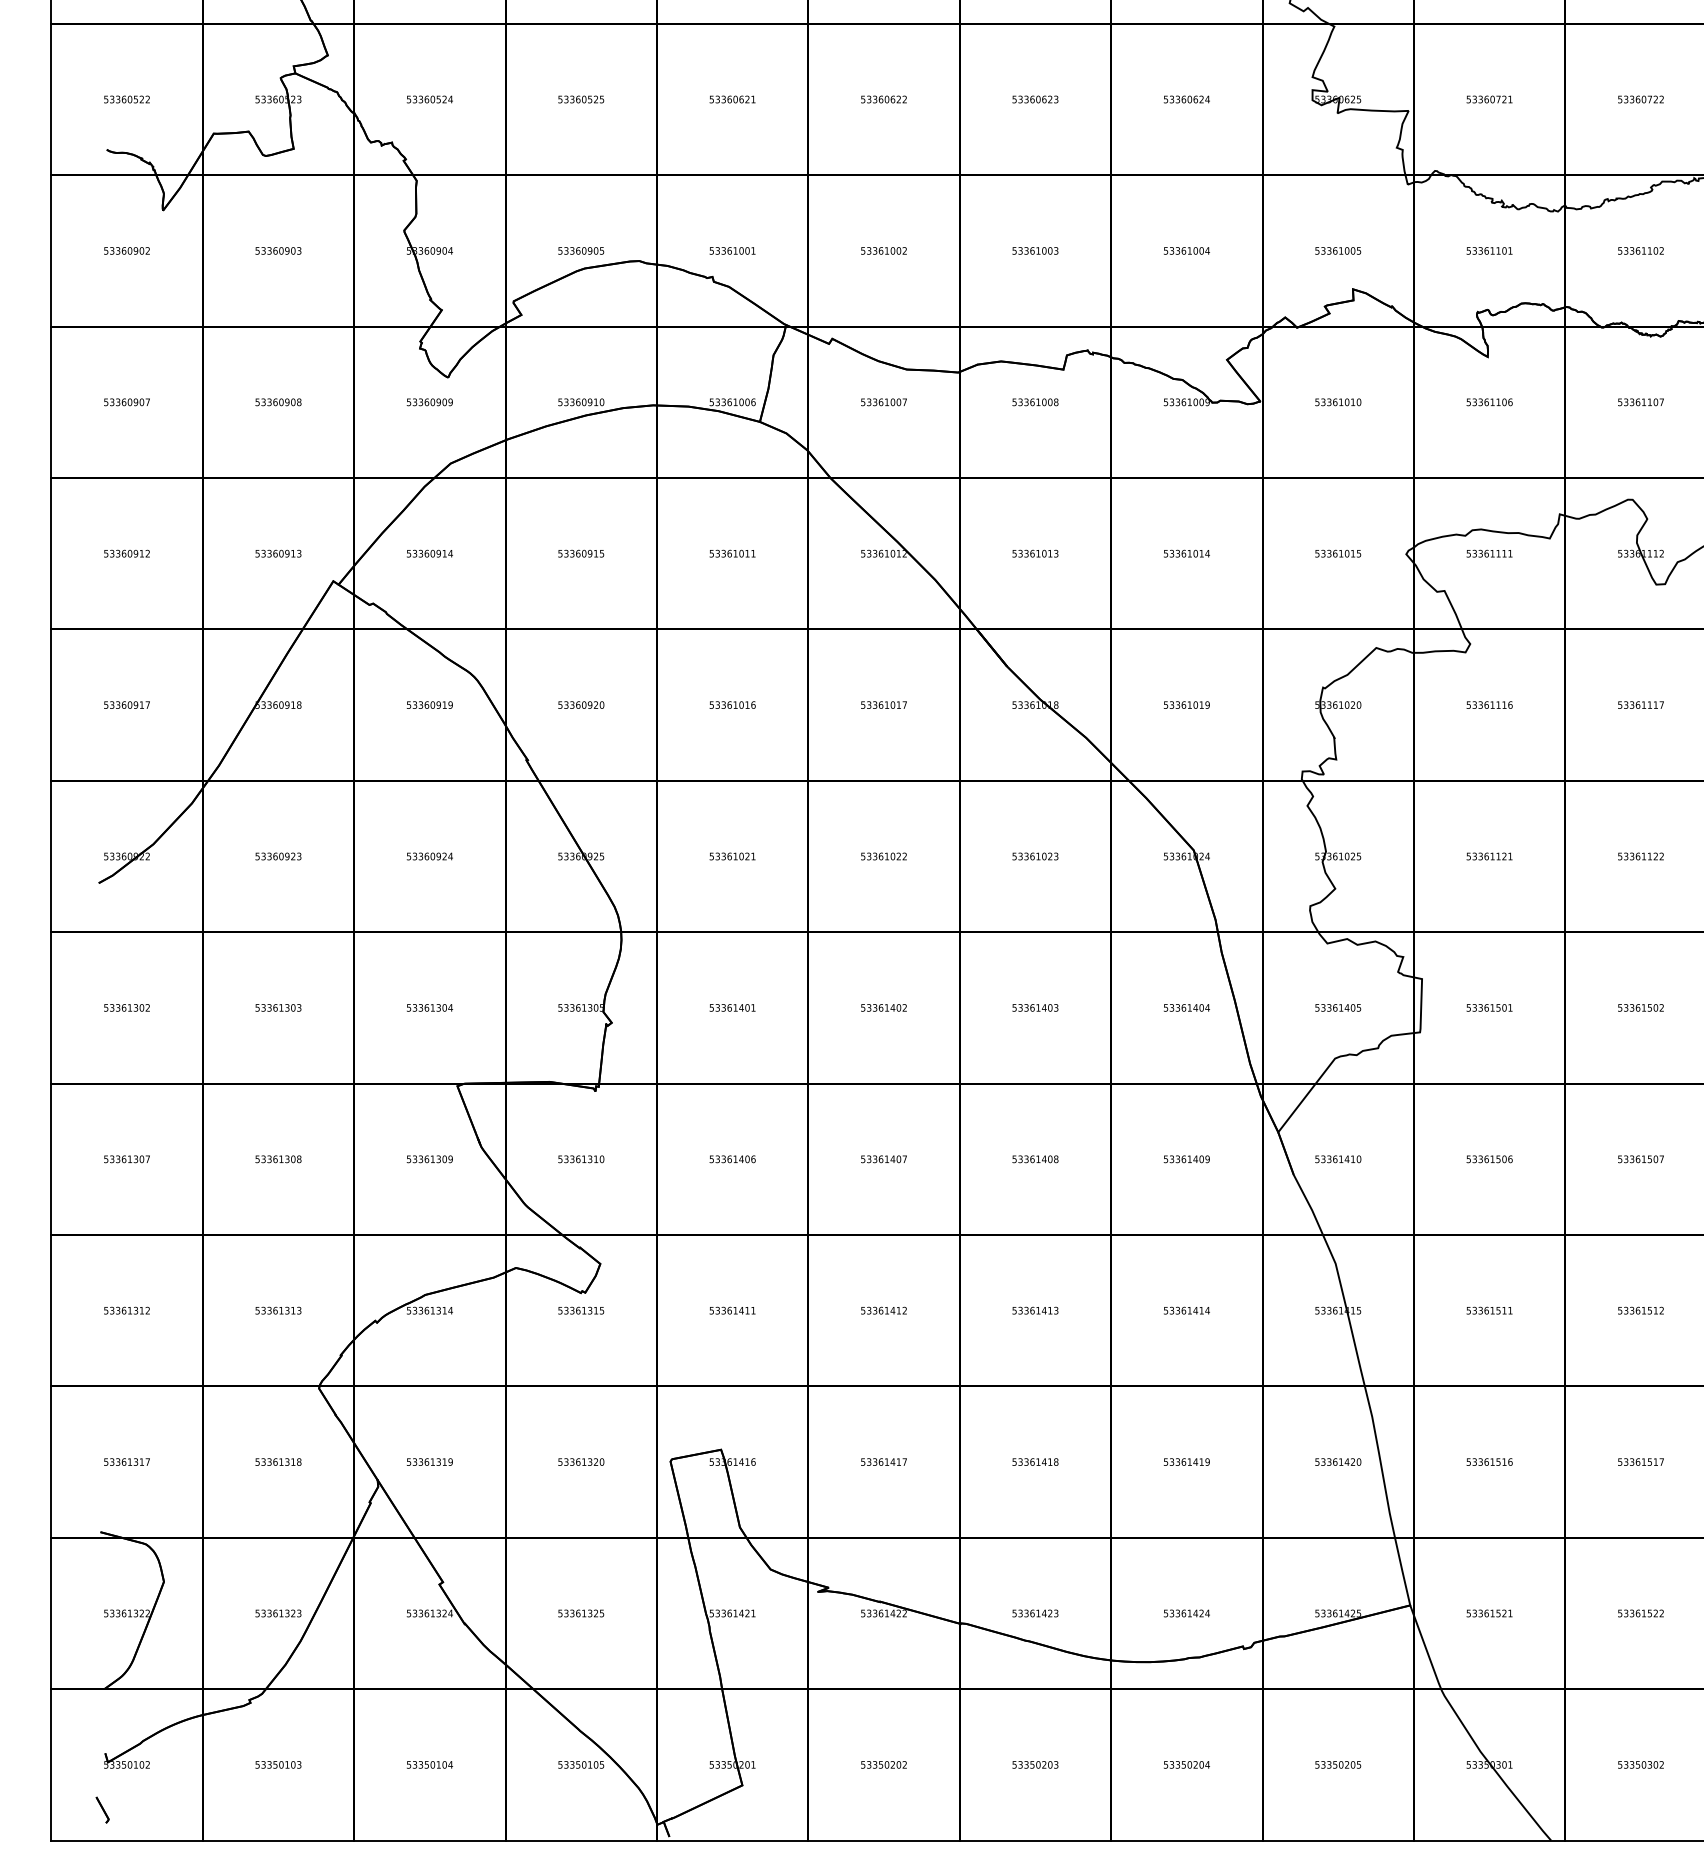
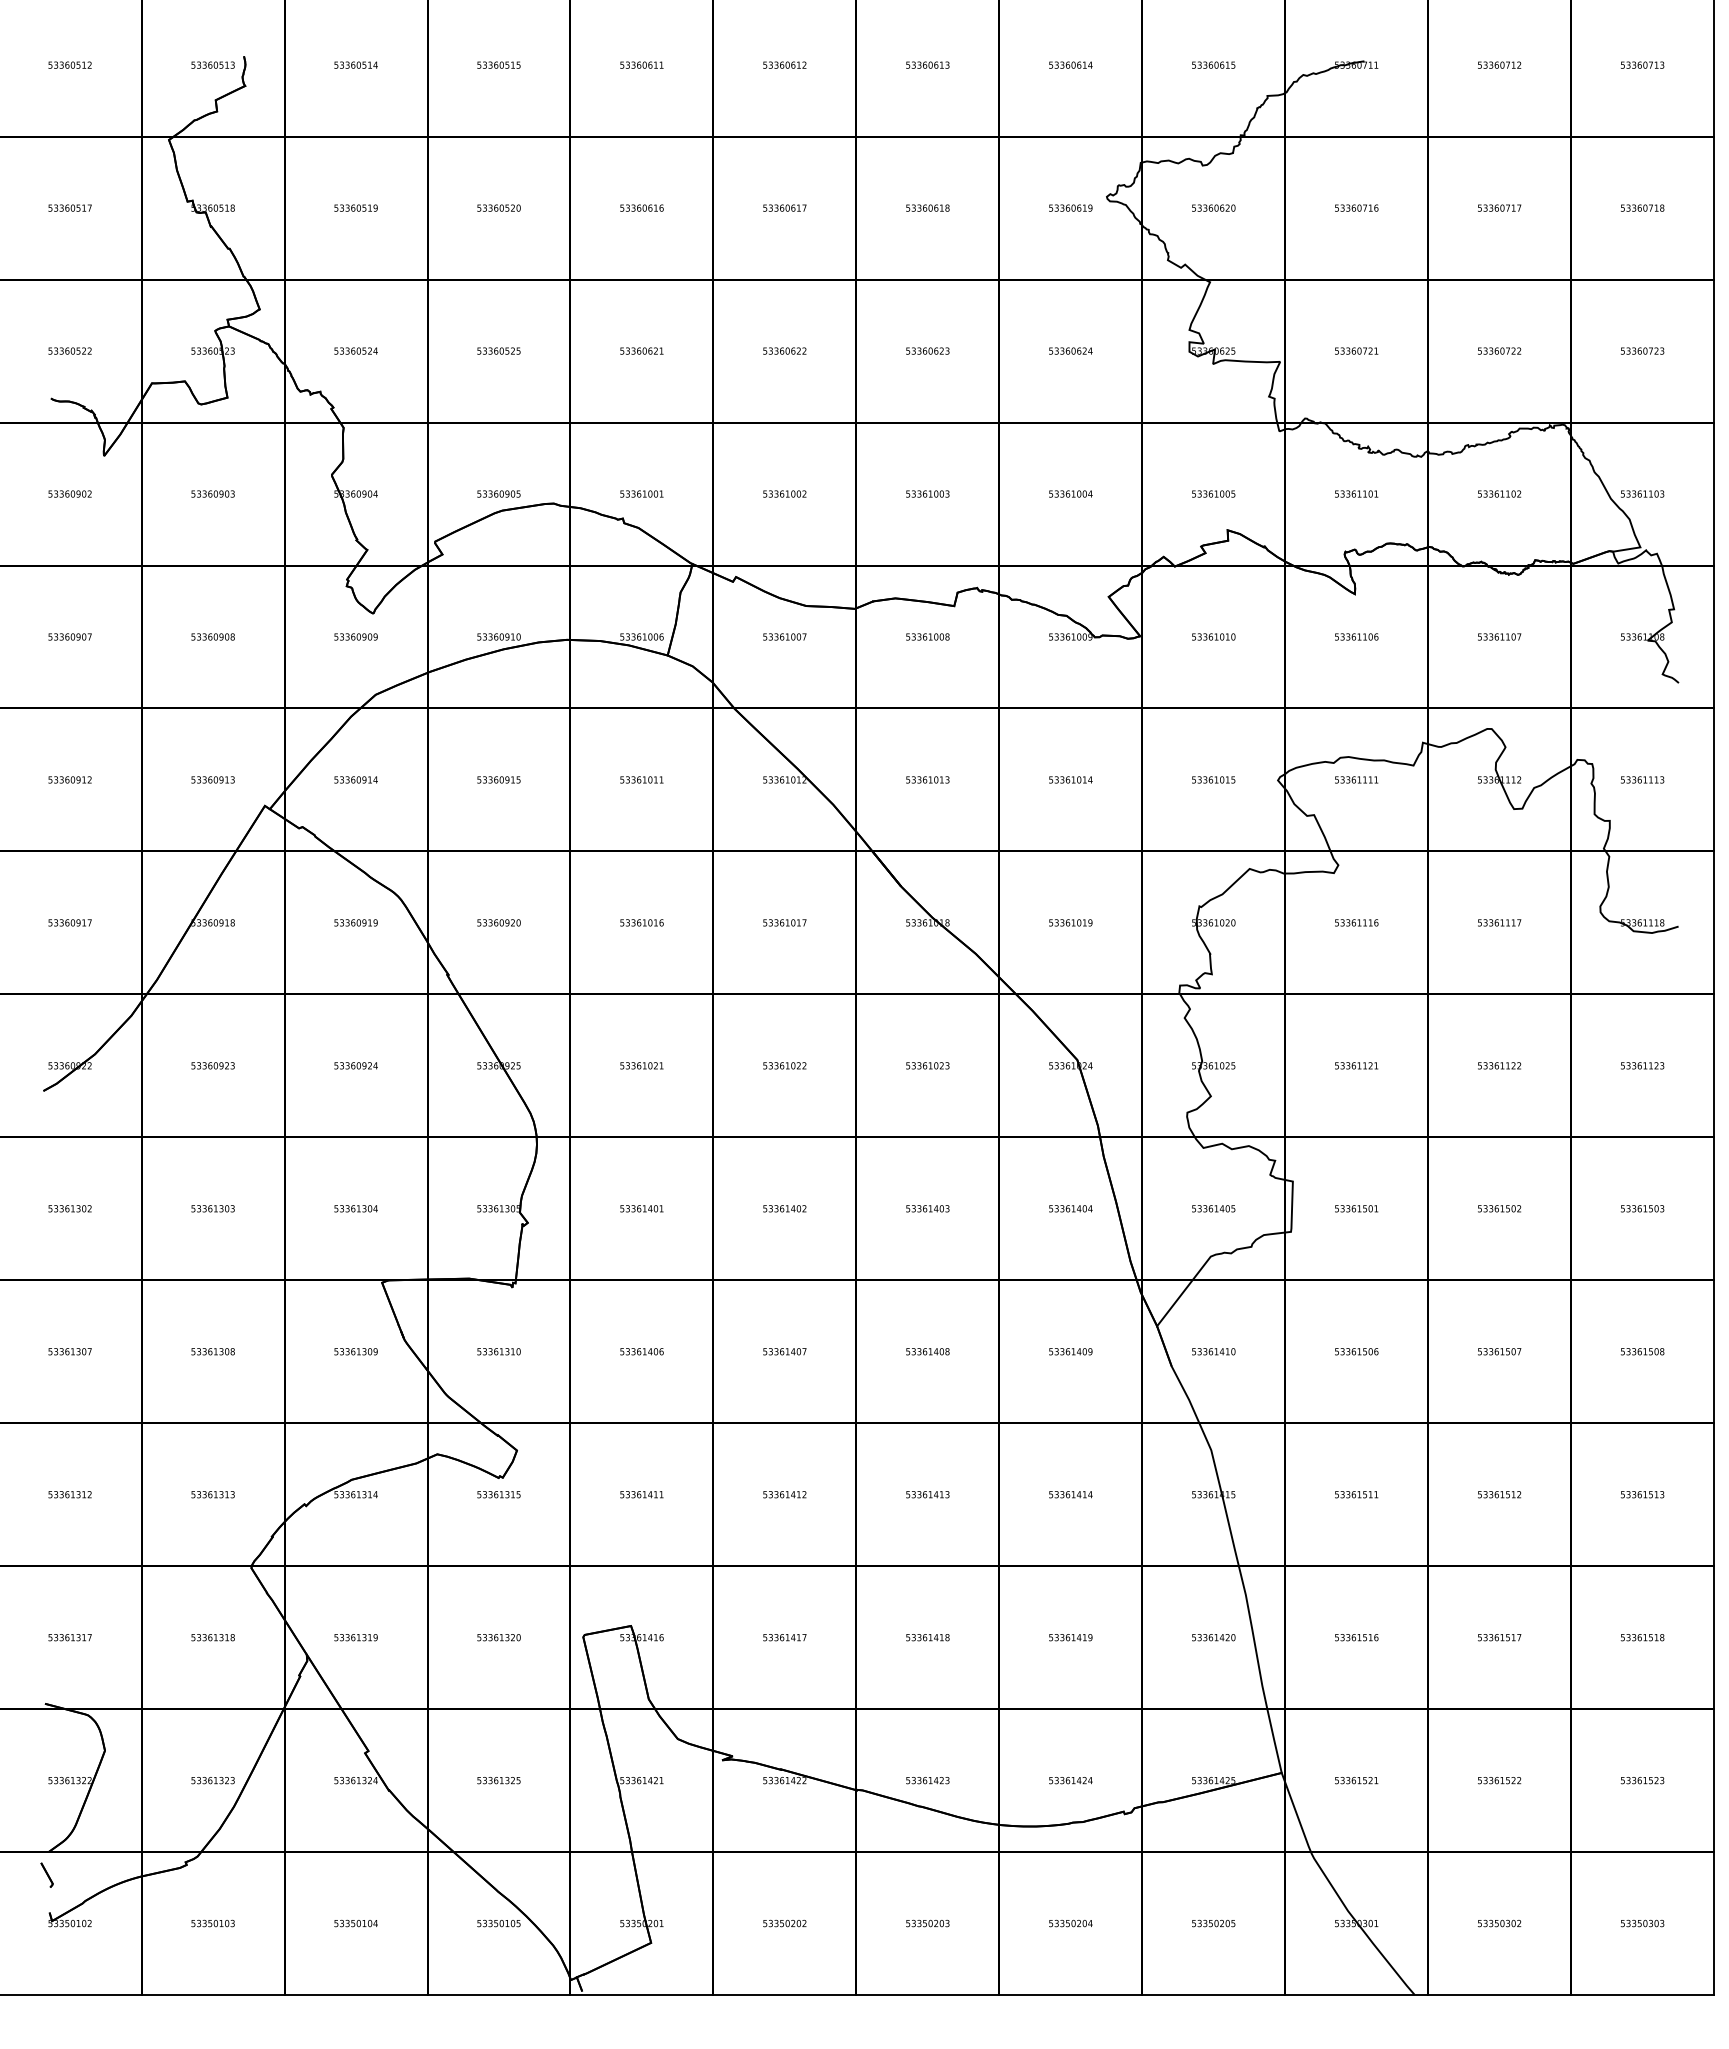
part: (102, 1809) -> (46, 1874), moved

